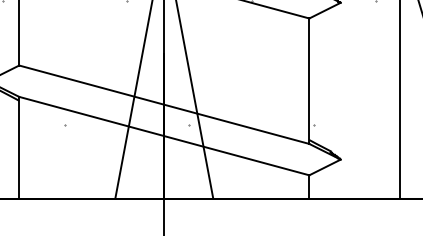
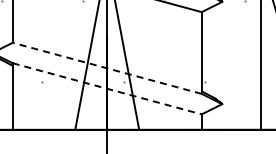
line: (164, 104) -> (107, 68), solid -> dashed
line: (164, 135) -> (107, 88), solid -> dashed

